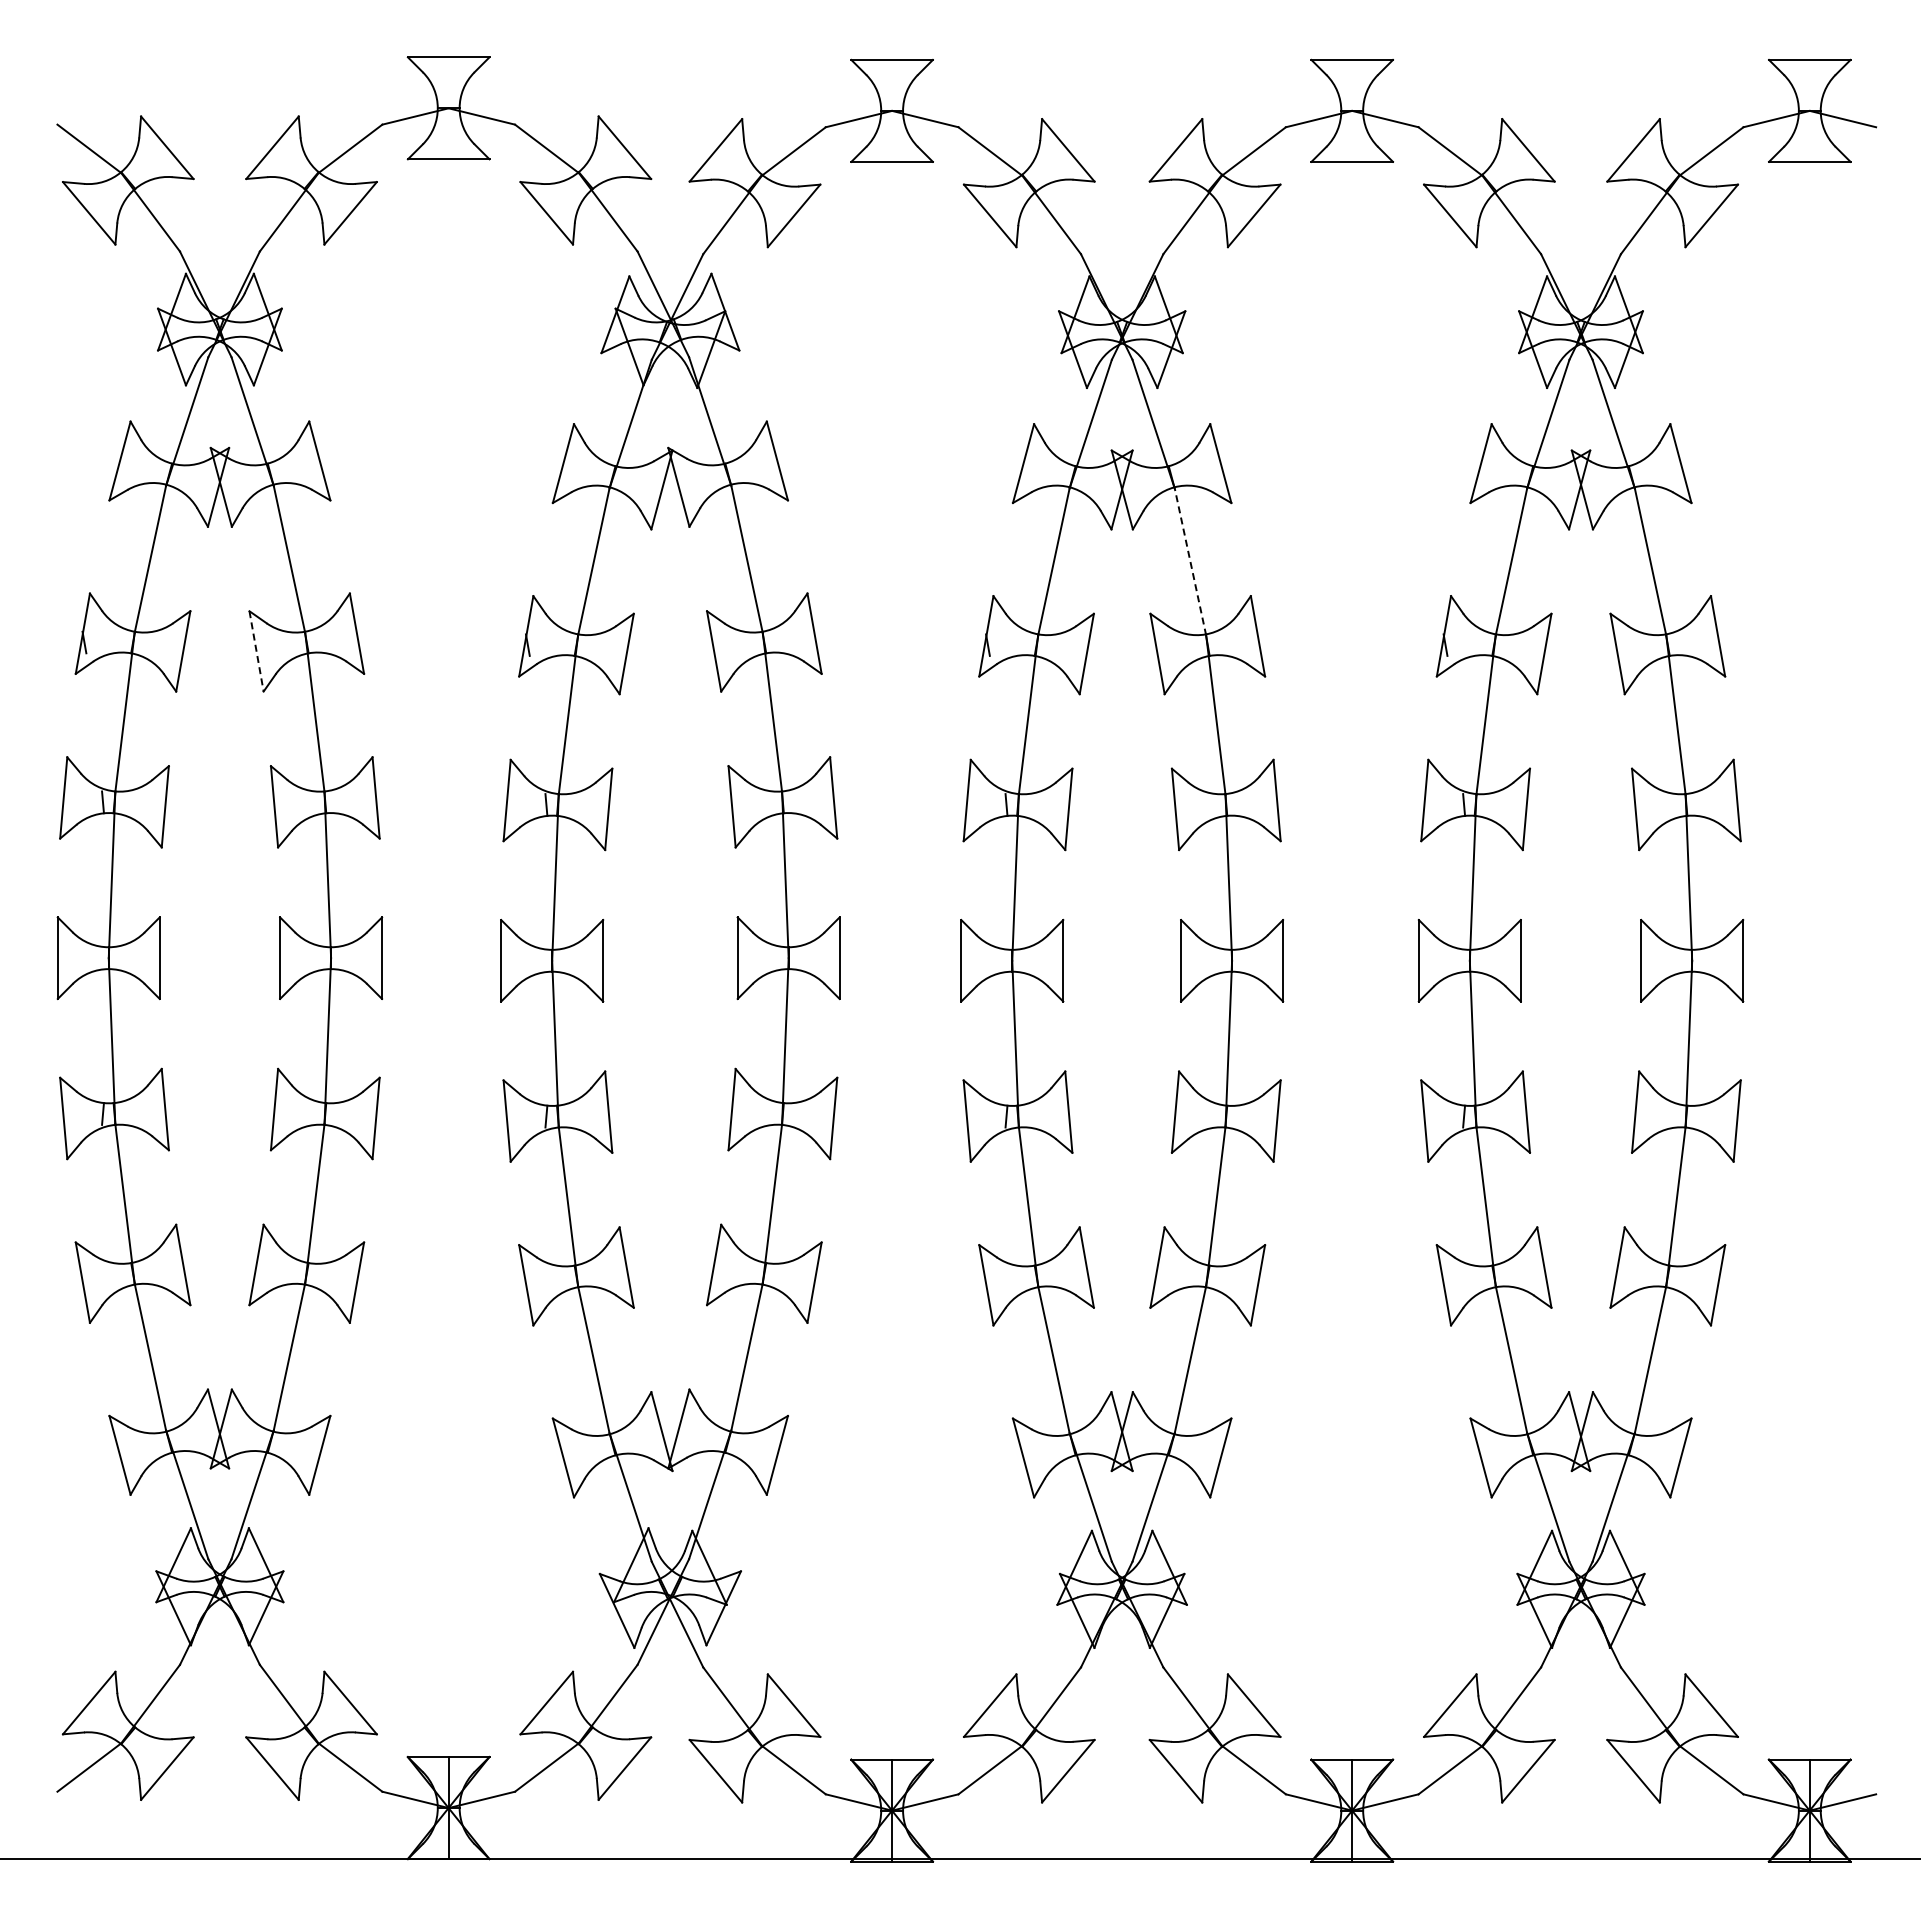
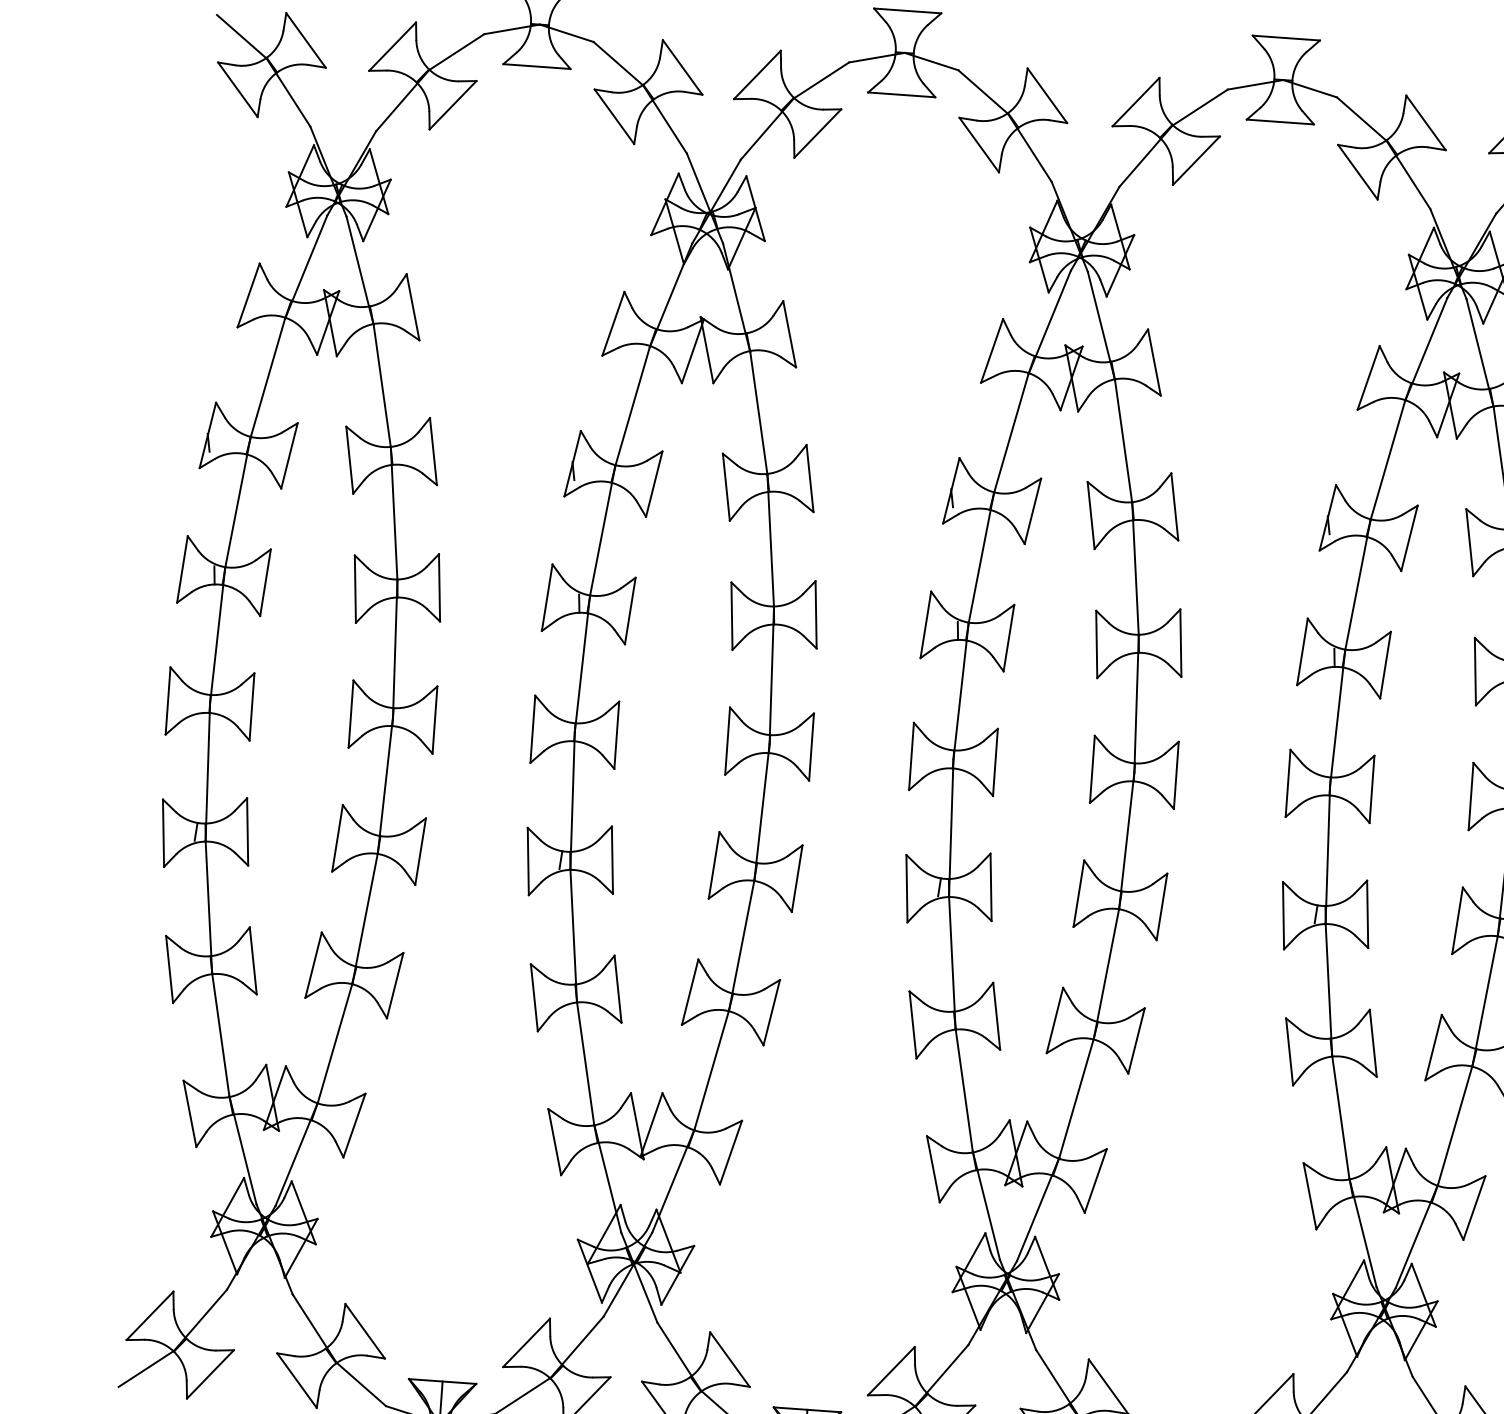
line: (1190, 561) -> (1123, 441), dashed -> solid
line: (256, 651) -> (349, 460), dashed -> solid

